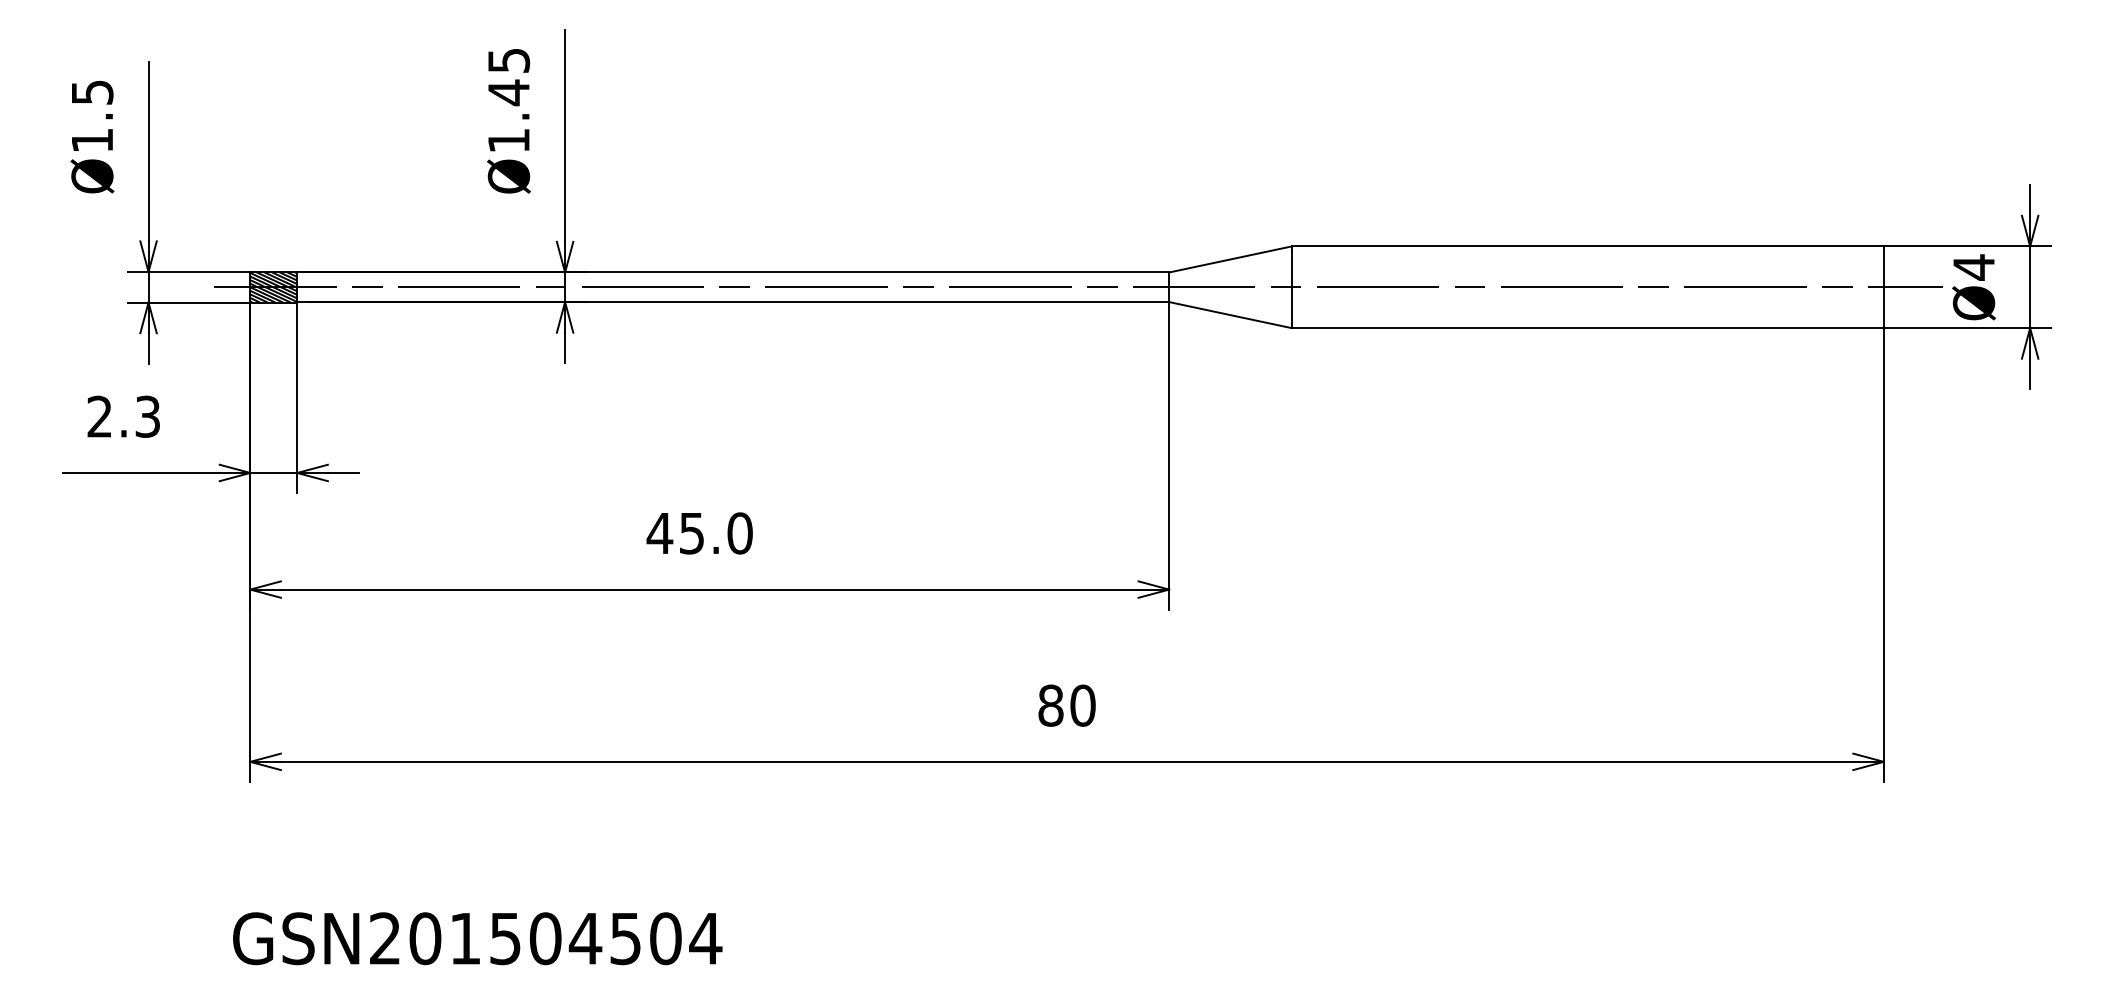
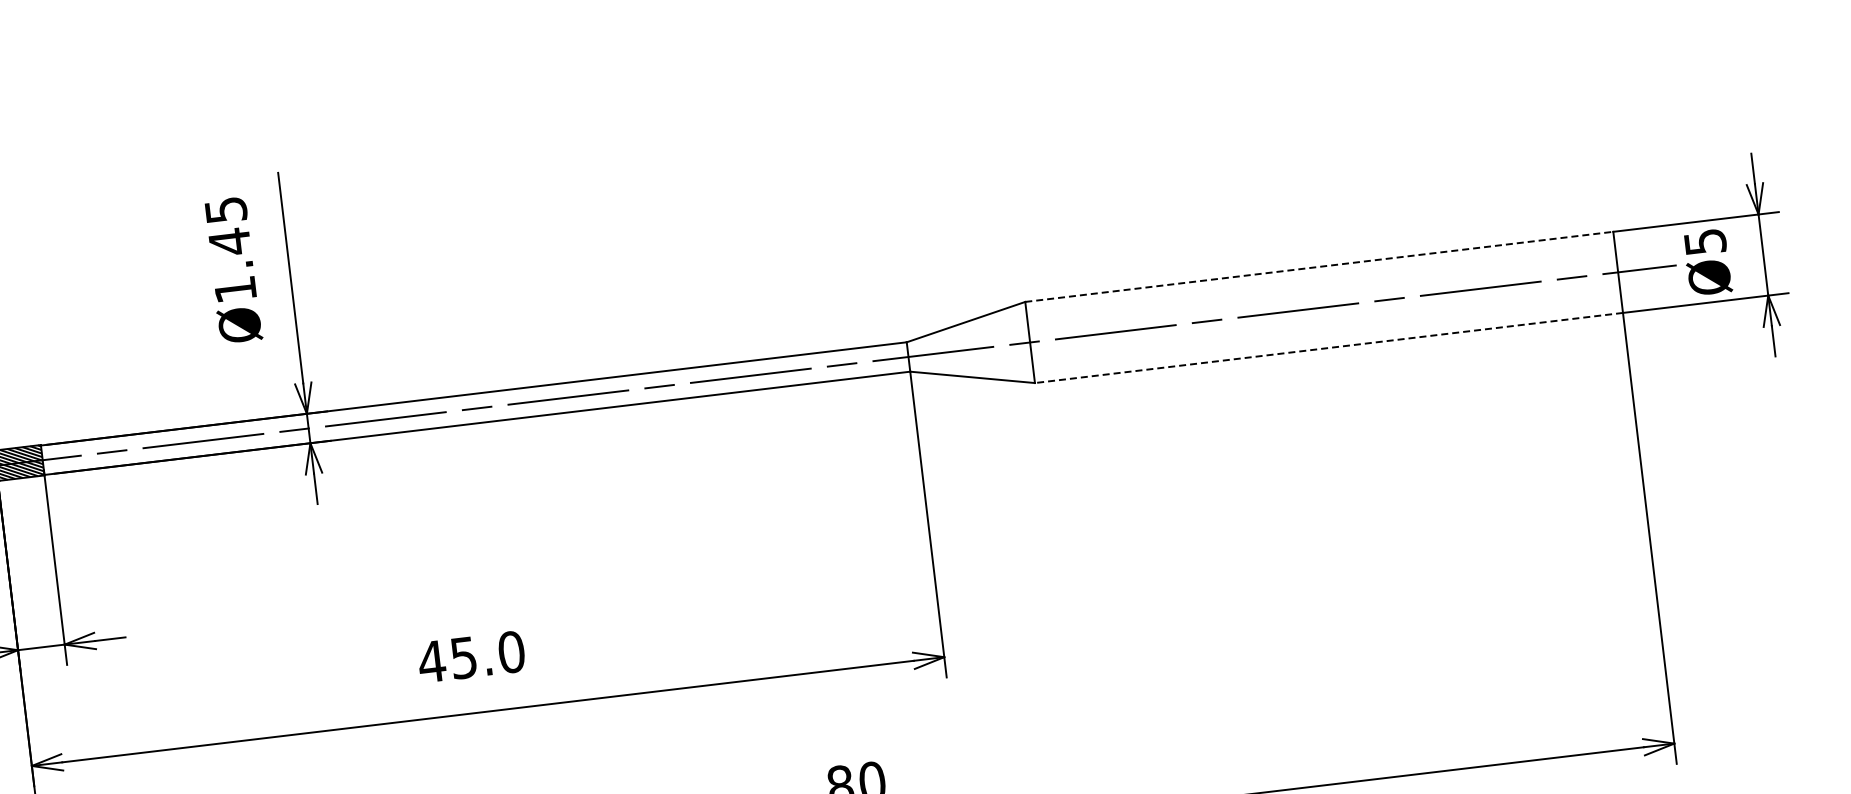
line: (1588, 246) -> (1320, 266), solid -> dashed
text: (1974, 267) -> (1705, 241), Ø4 -> Ø5
line: (1587, 328) -> (1328, 348), solid -> dashed

